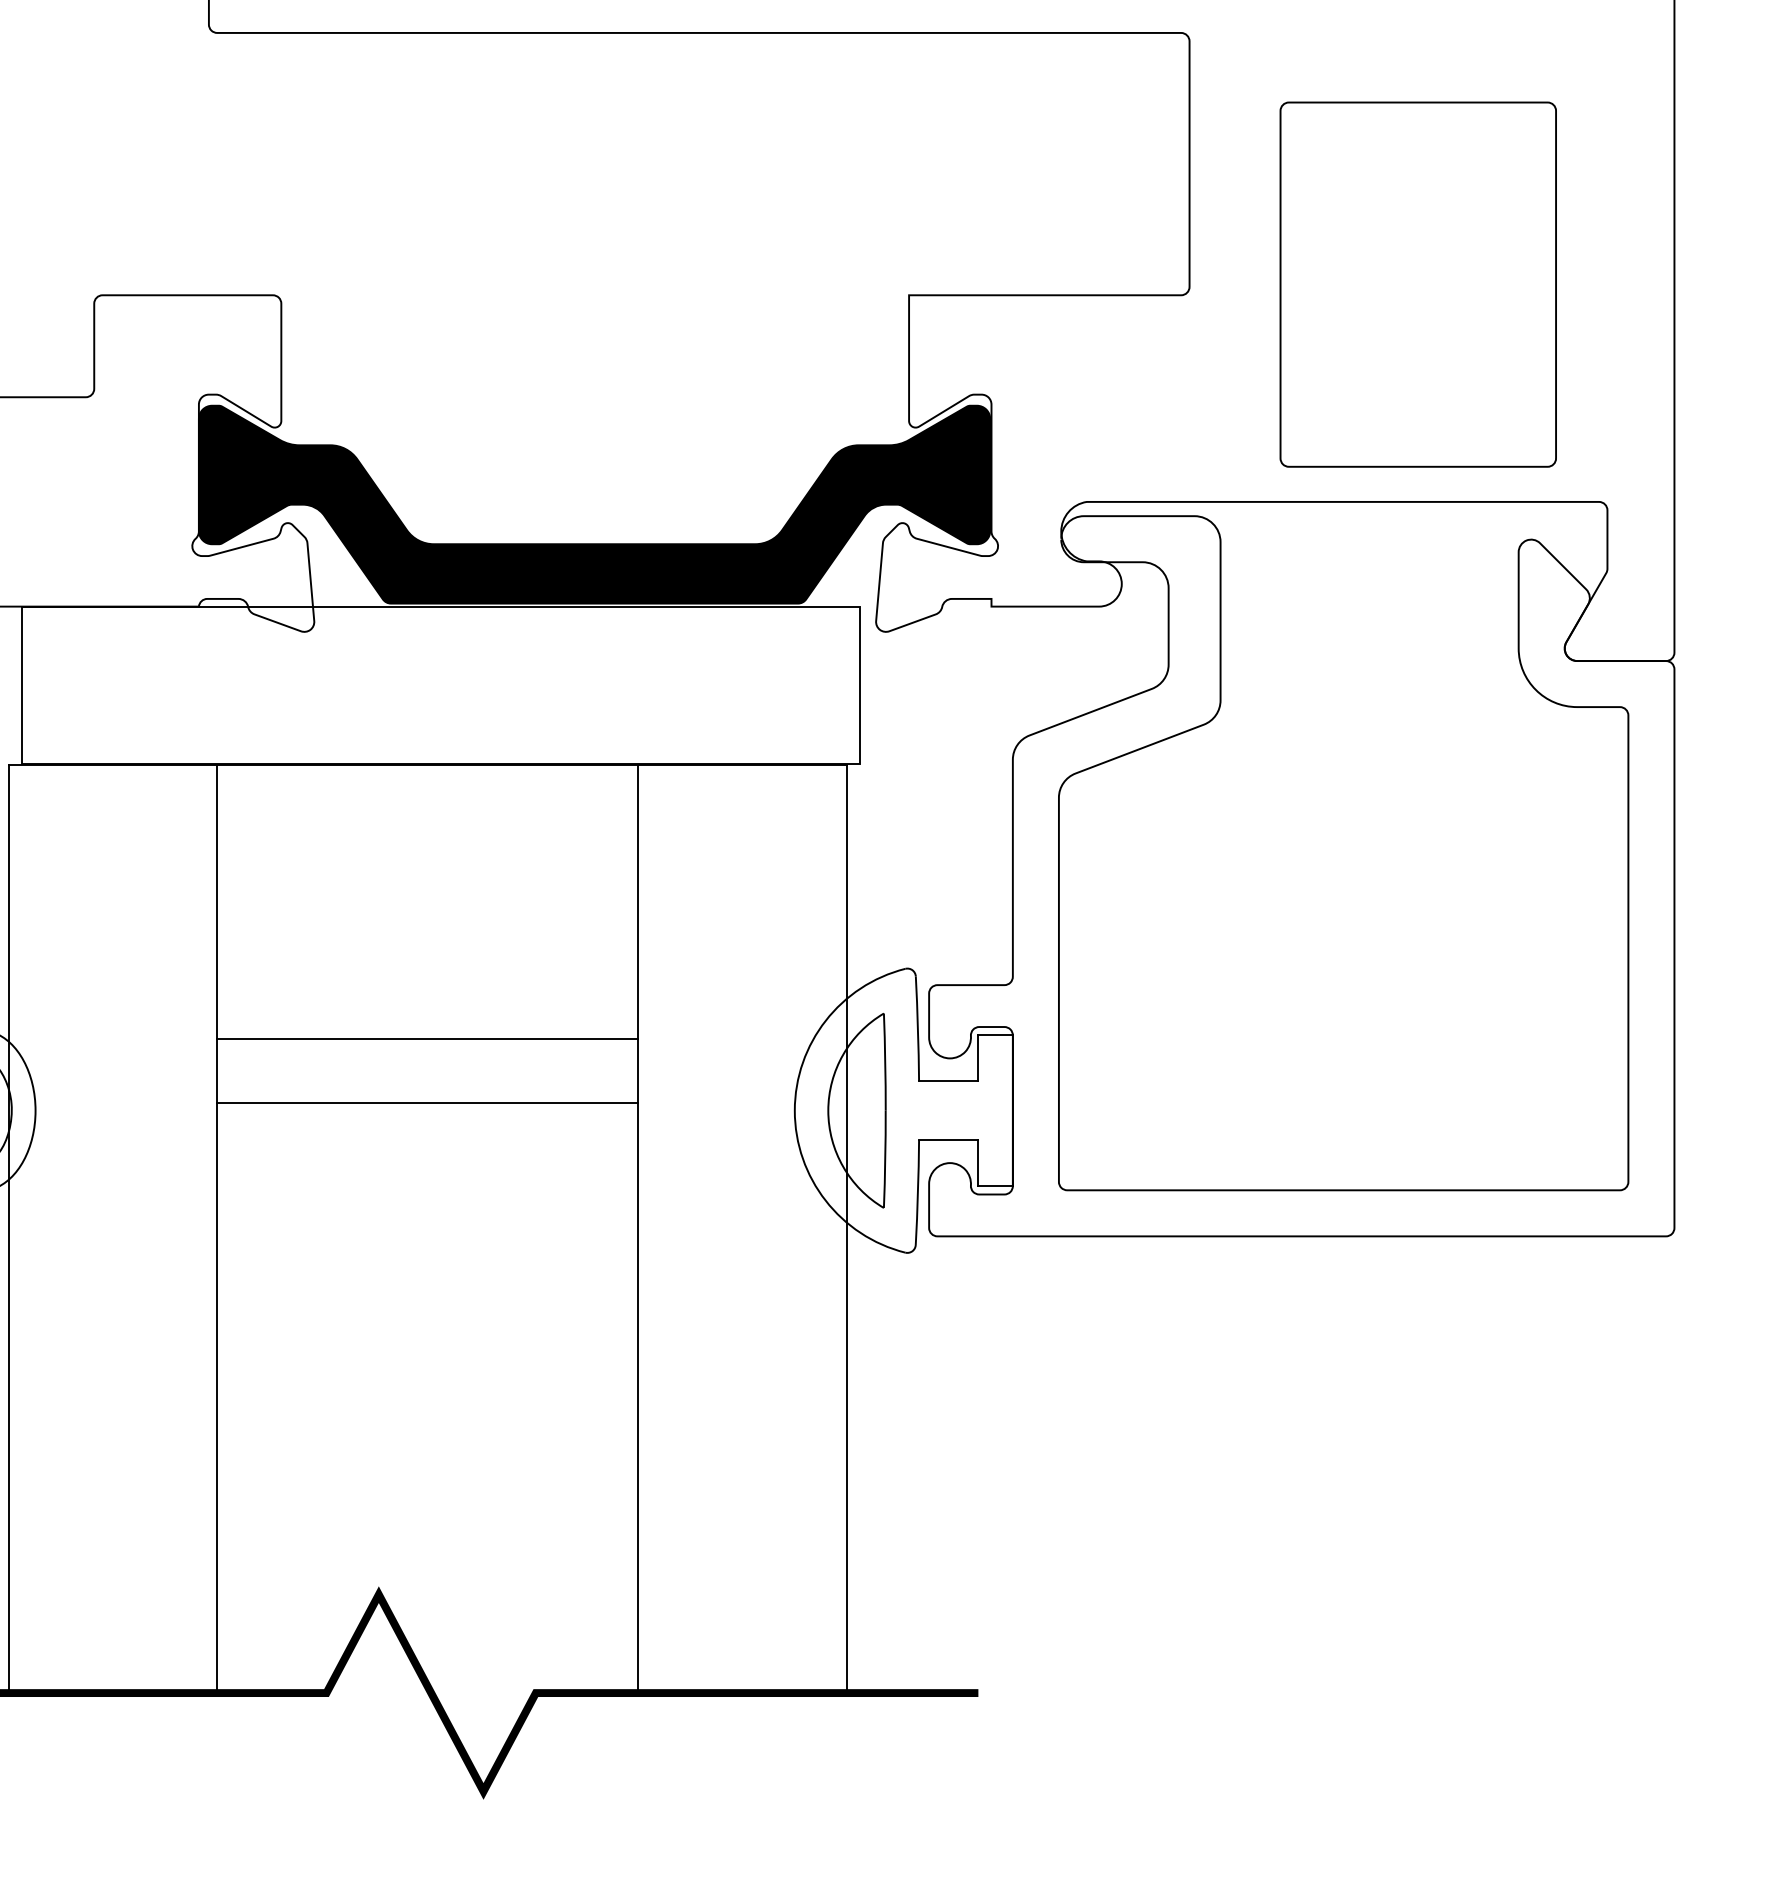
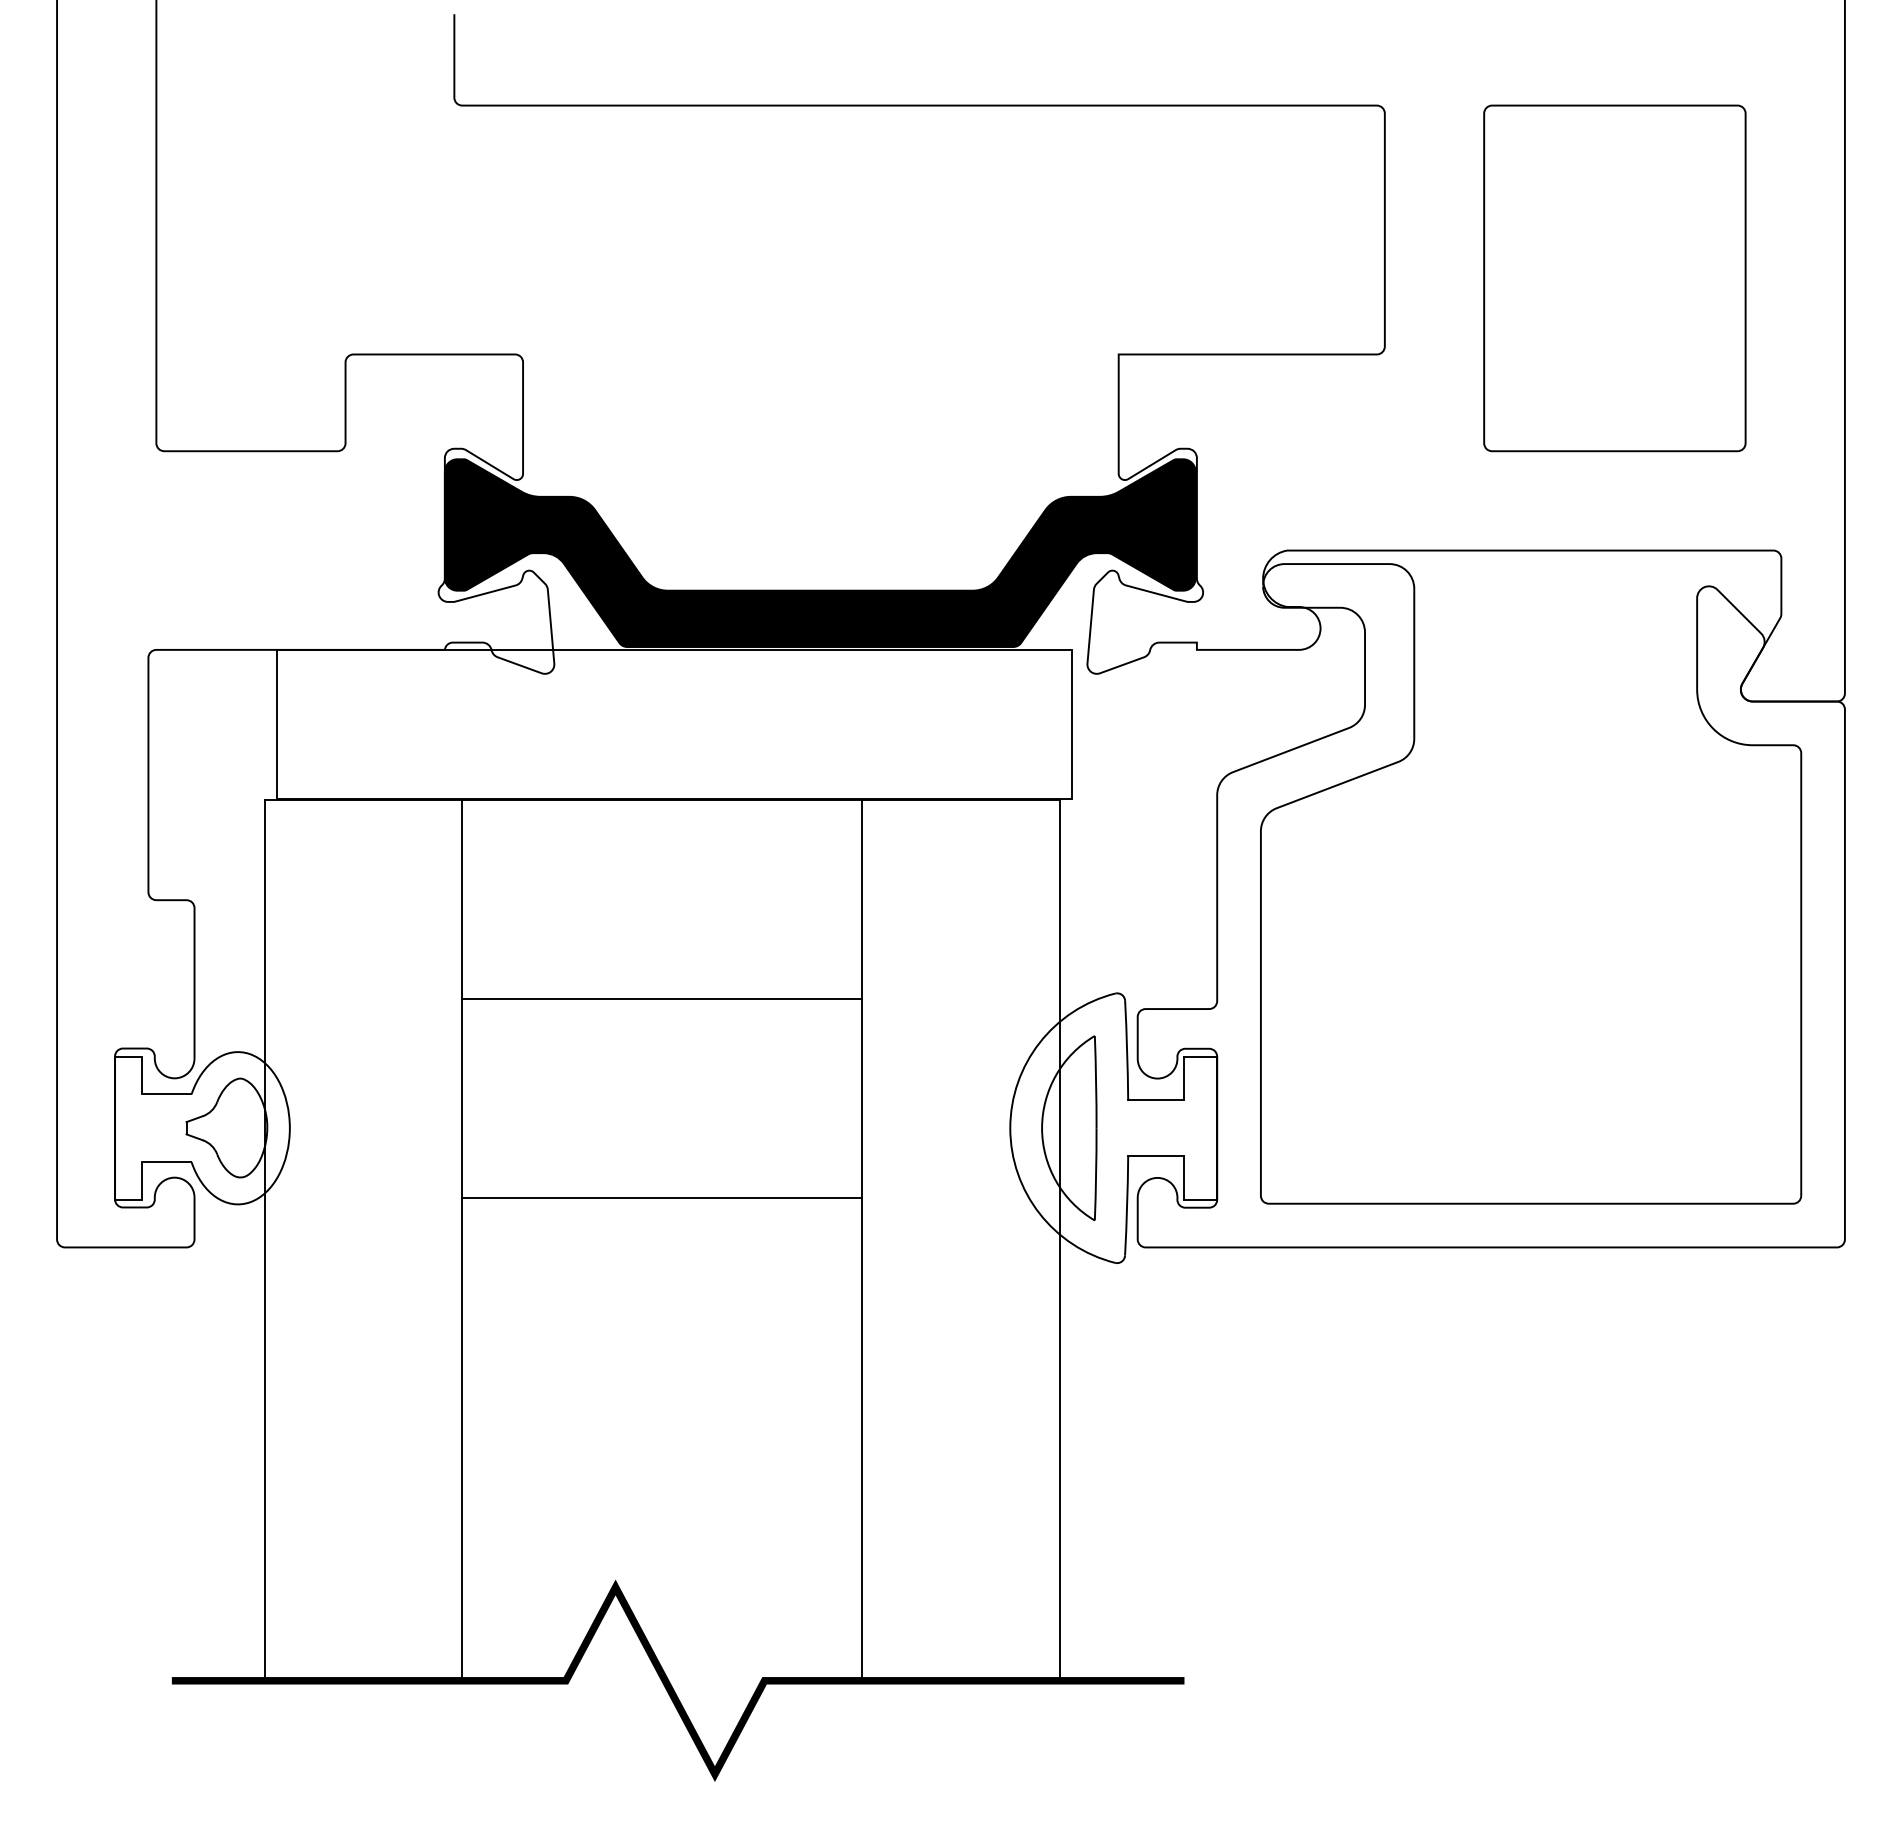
part: (1417, 284) -> (1614, 278), moved
line: (427, 1039) -> (661, 999), moved
line: (427, 1102) -> (661, 1197), moved

